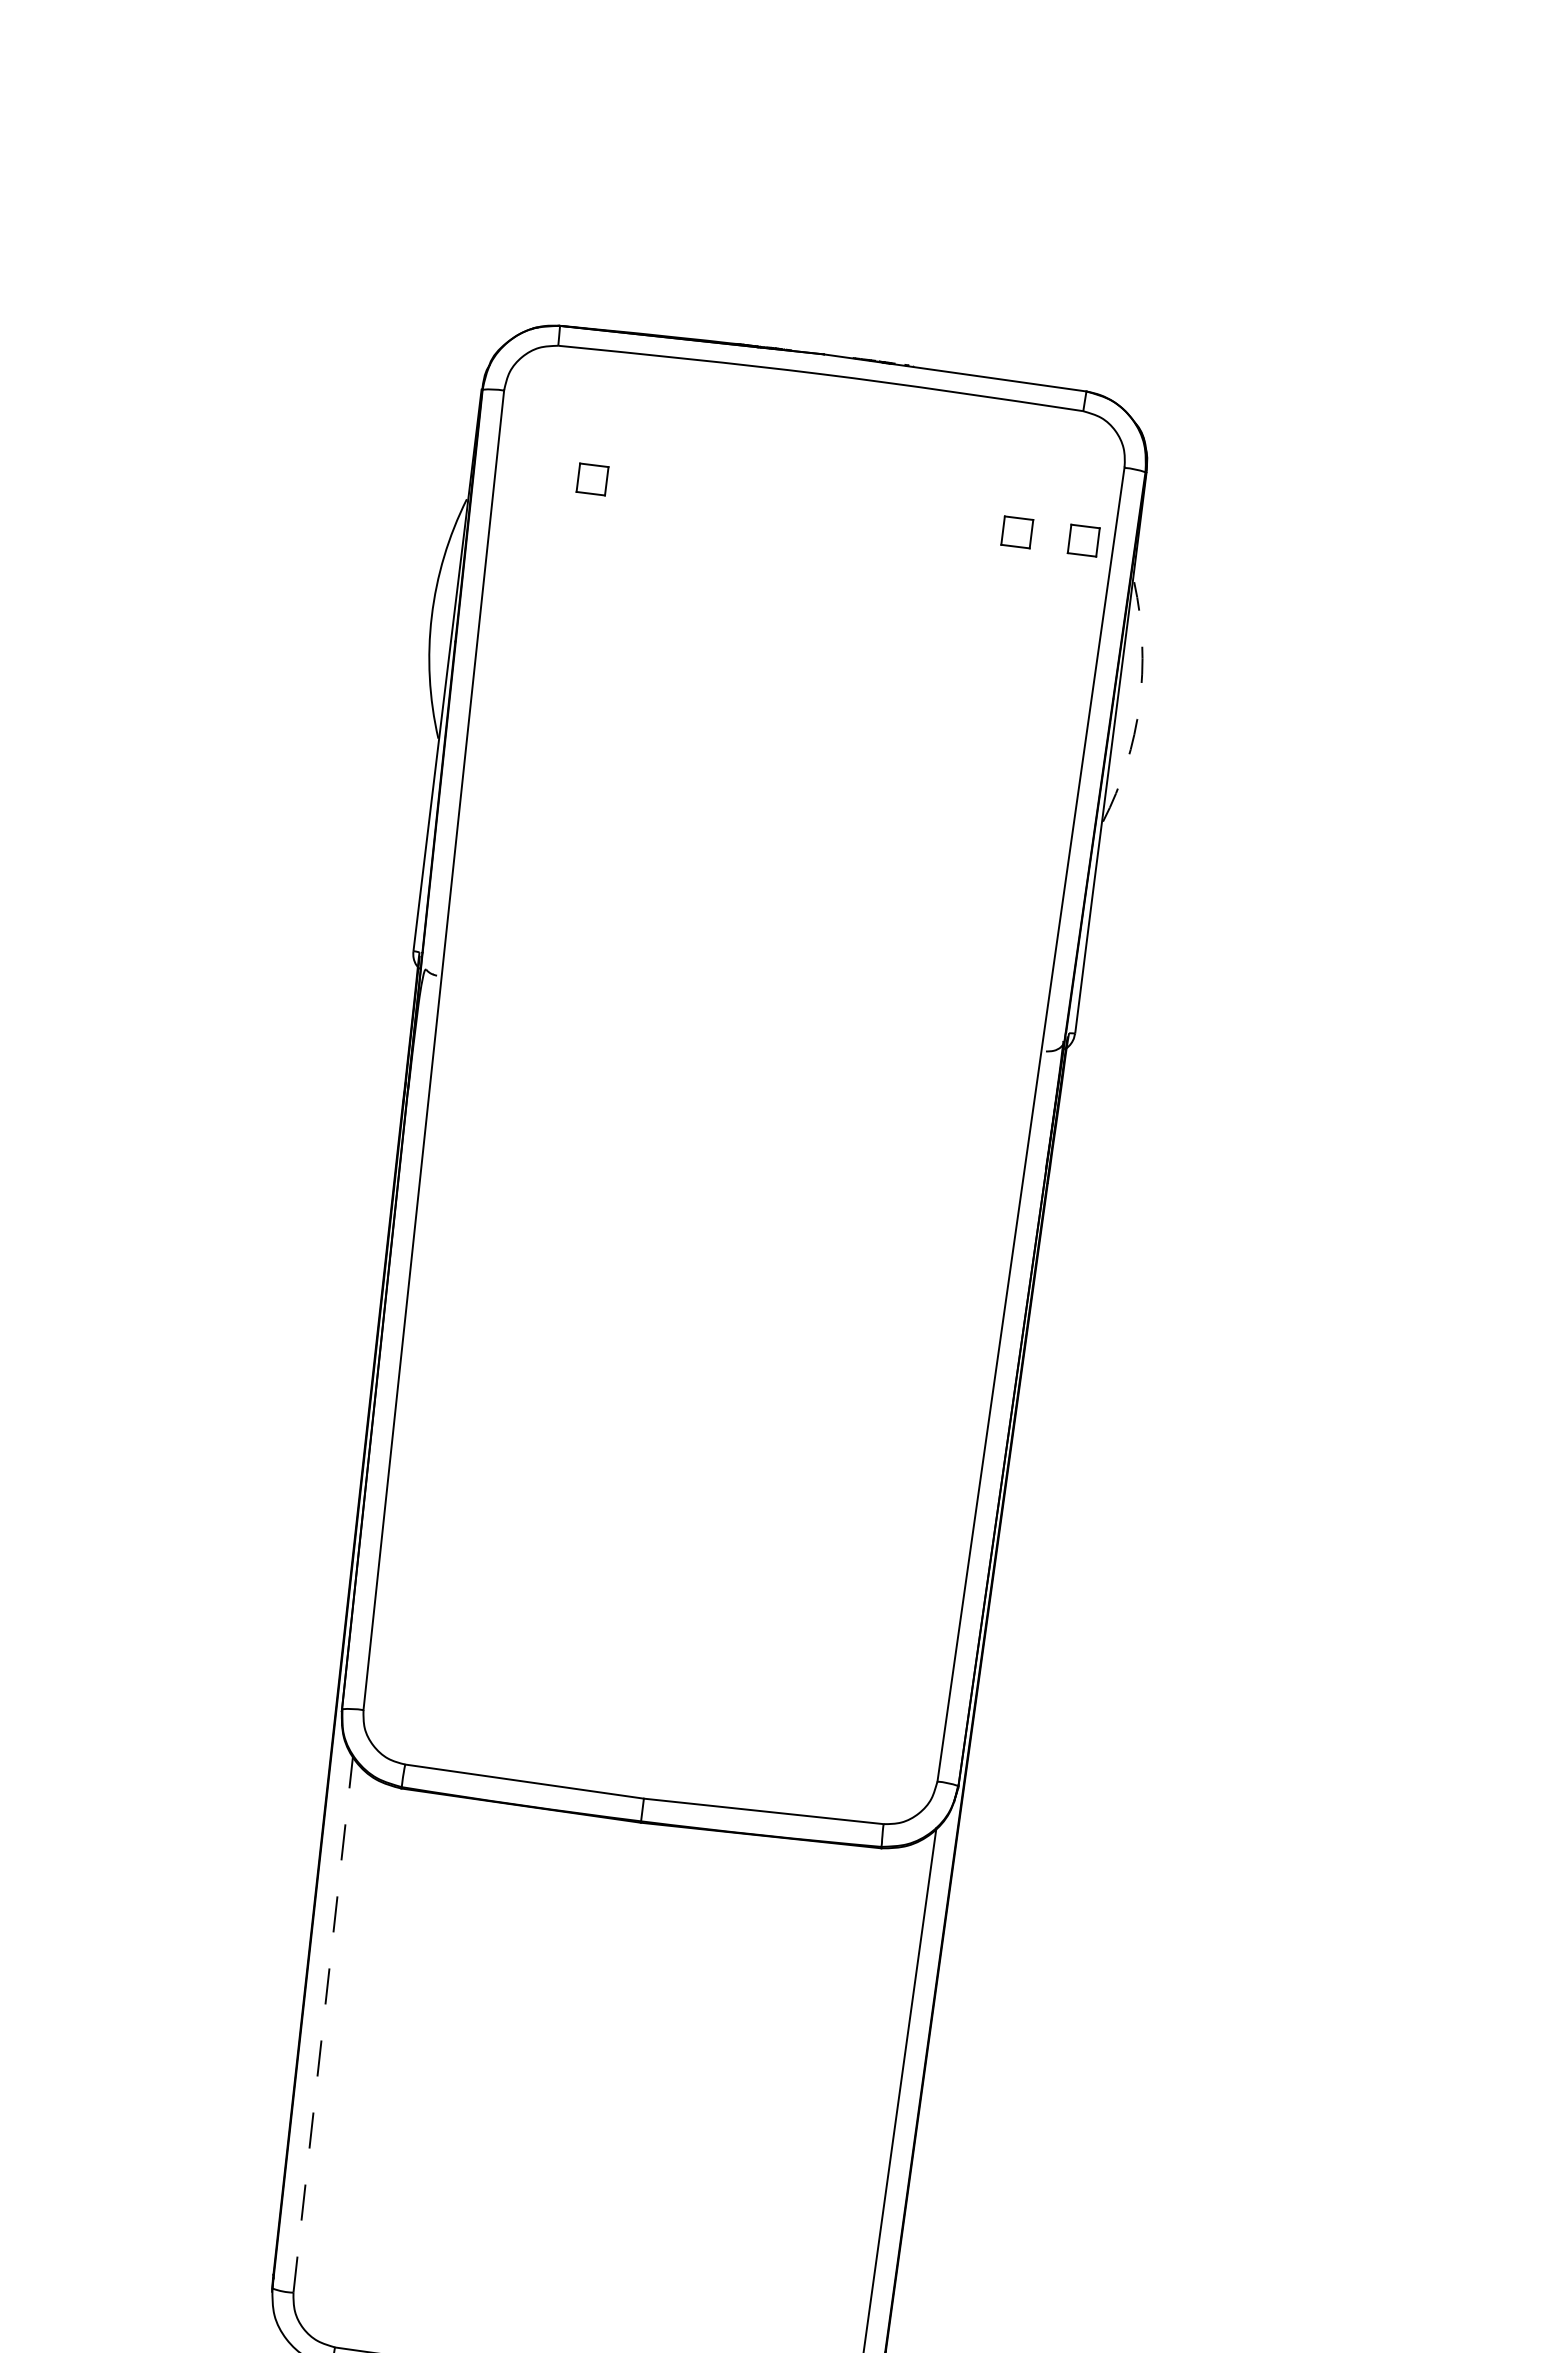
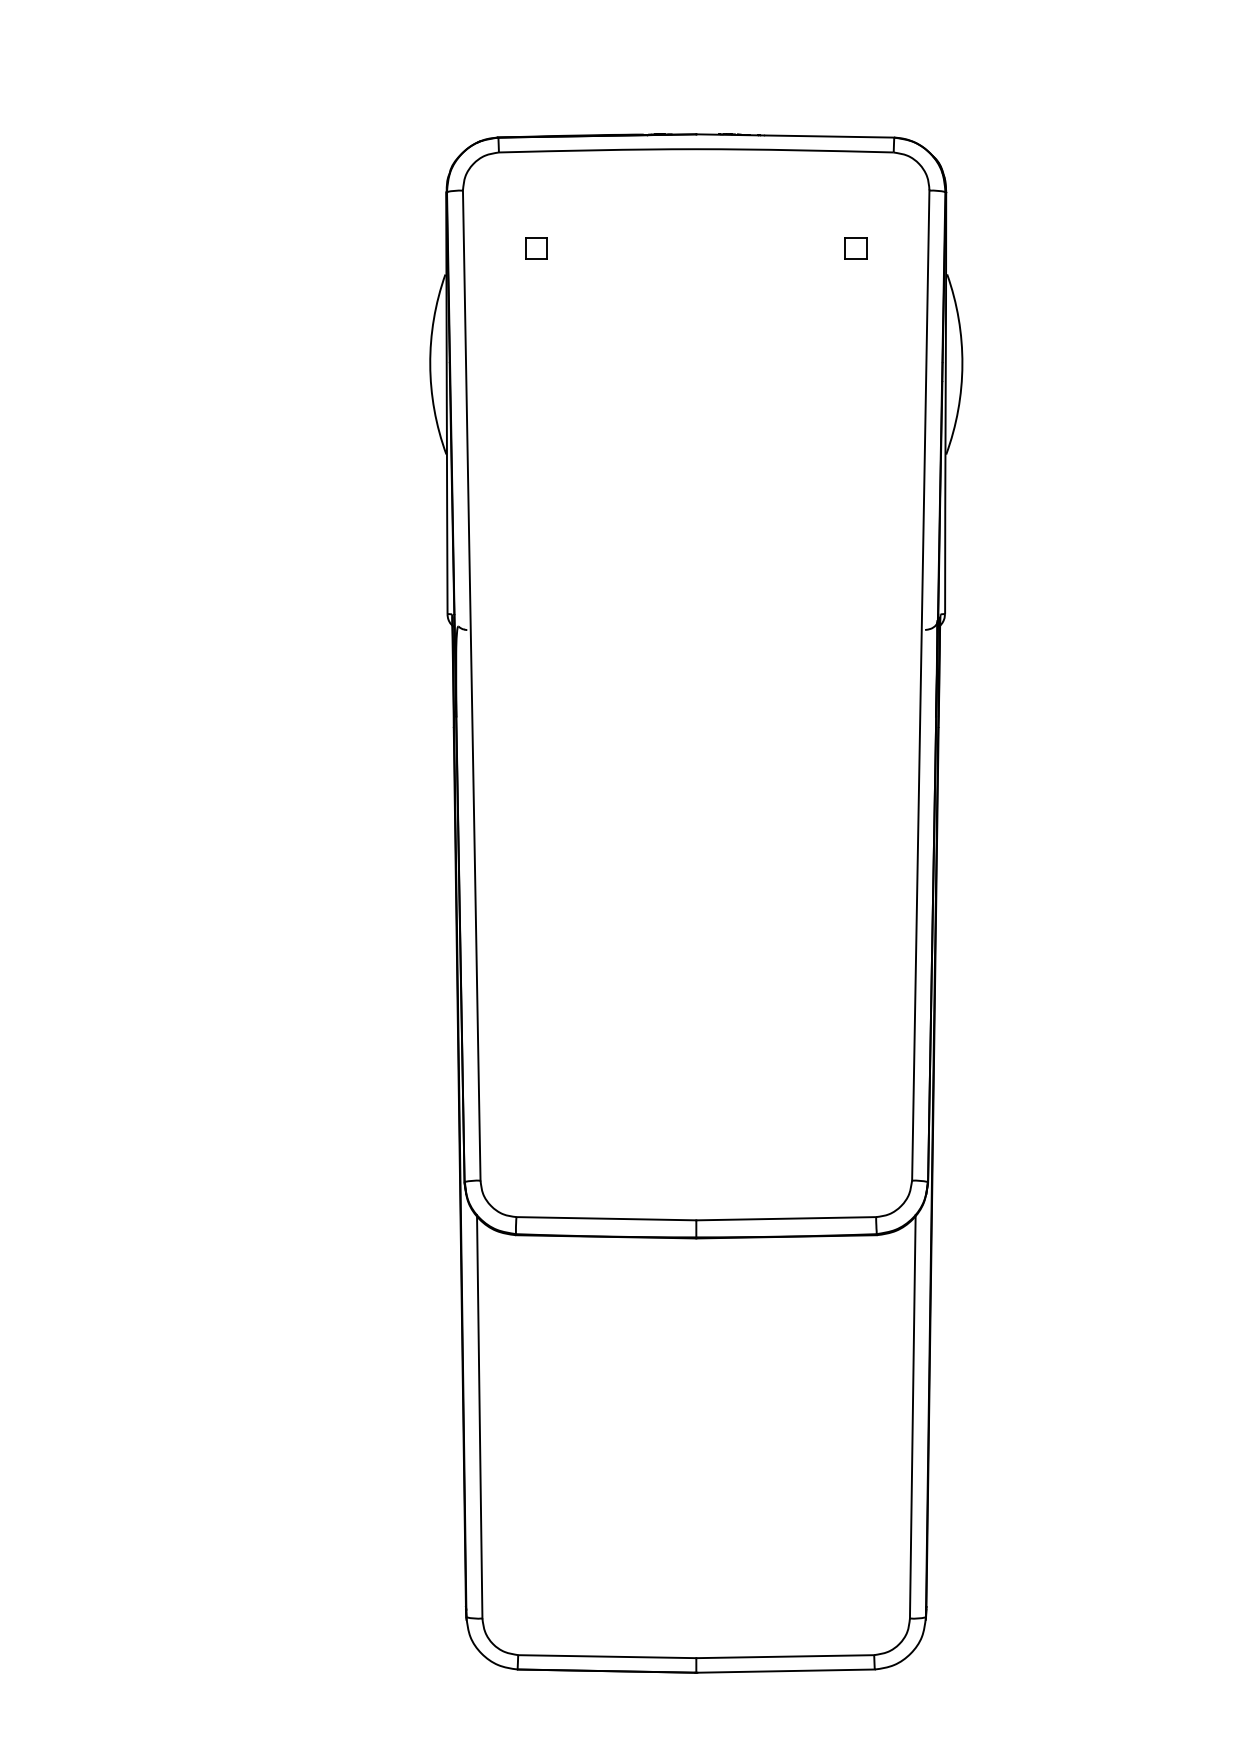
part: (1083, 540) -> (905, 248), removed
arc: (1139, 704) -> (962, 364), dashed -> solid
line: (323, 2023) -> (479, 1416), dashed -> solid

